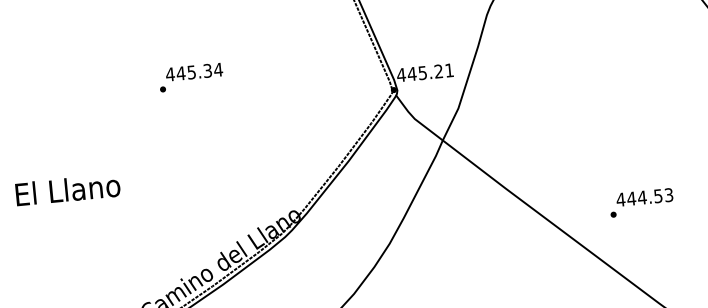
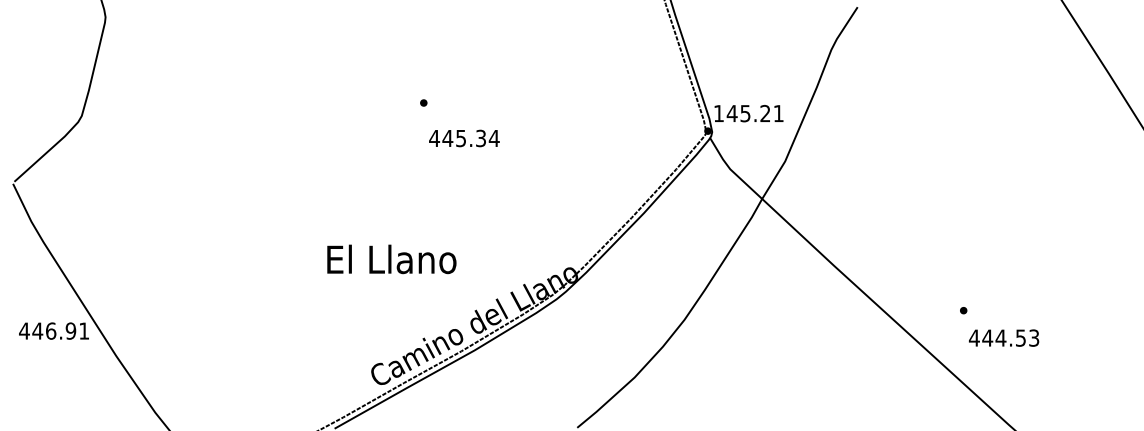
text: (194, 72) -> (464, 138), moved
text: (401, 75) -> (718, 113), 445.21 -> 145.21
text: (67, 189) -> (391, 259), moved
text: (645, 196) -> (1004, 337), moved

